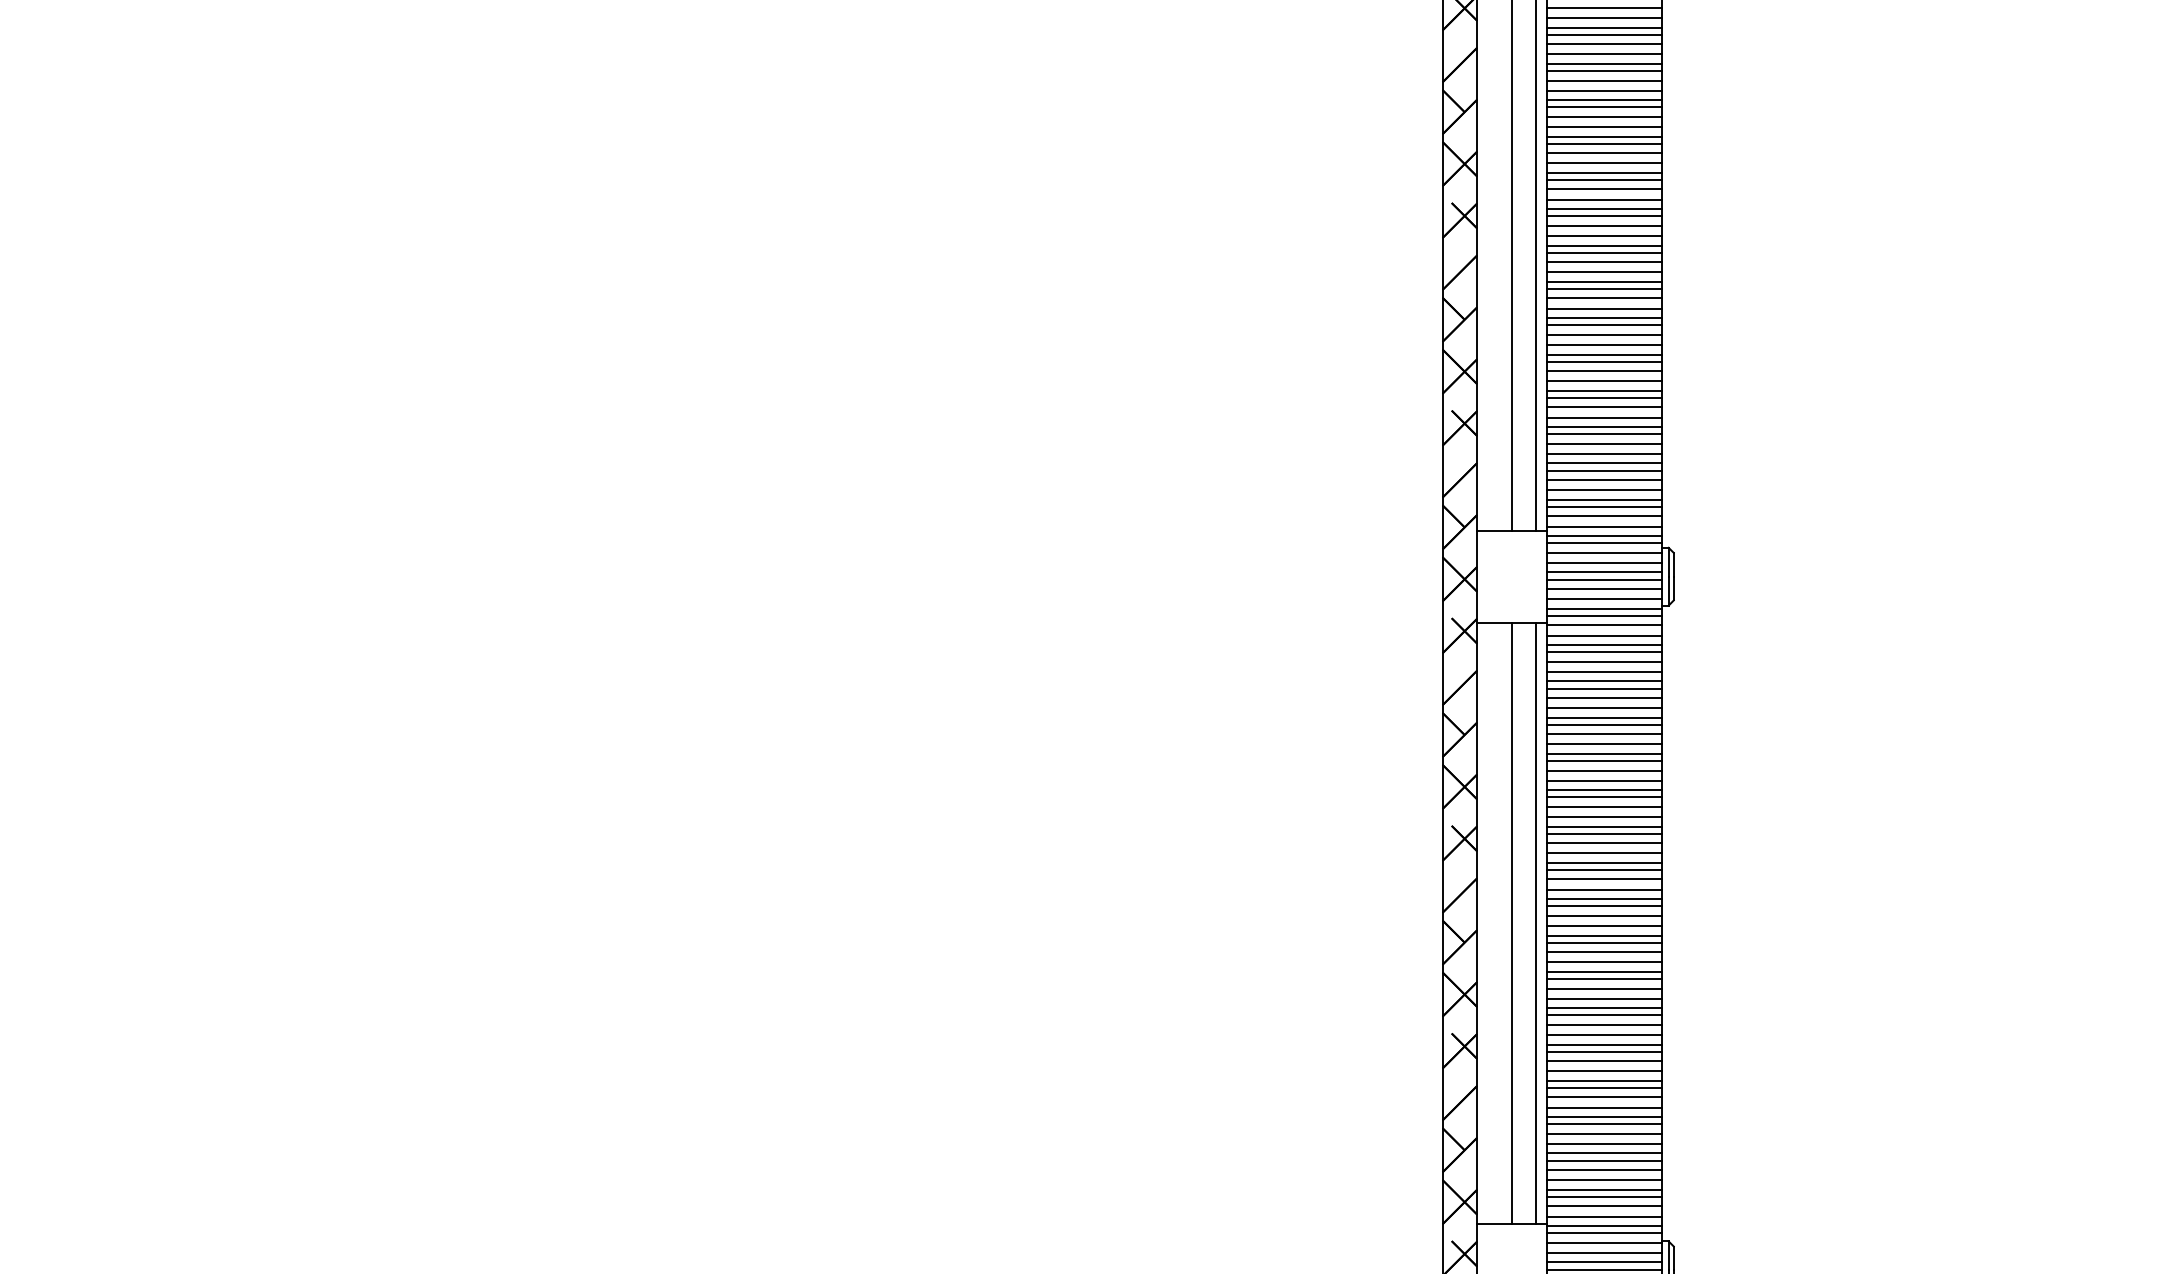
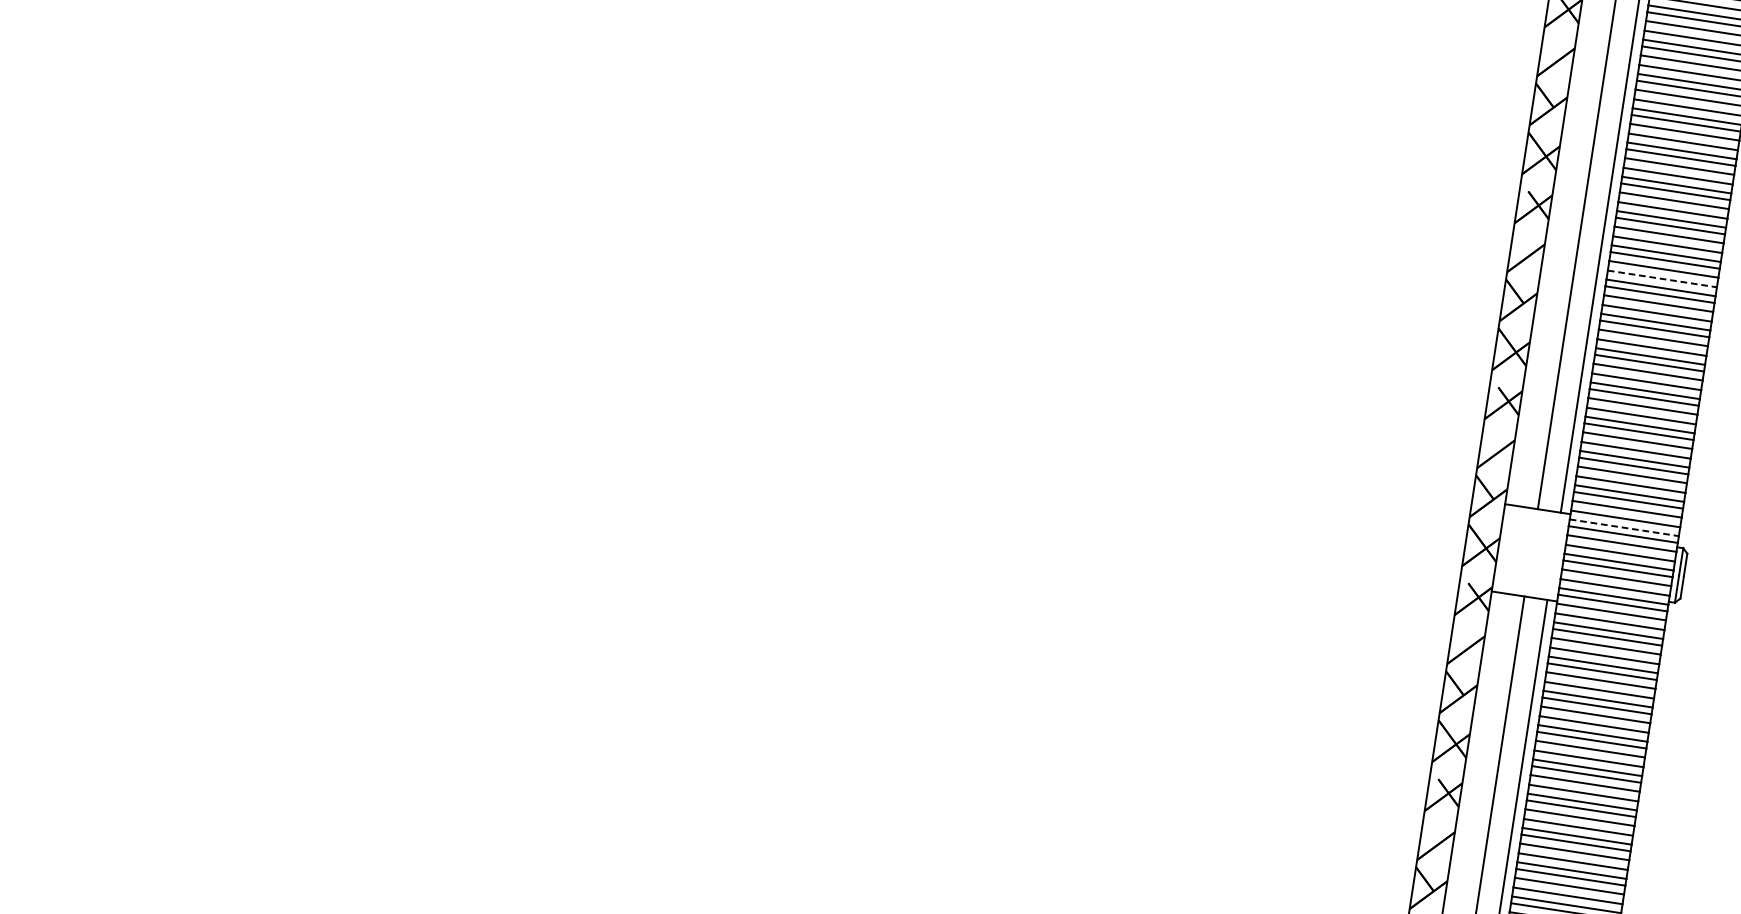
line: (1604, 272) -> (1662, 279), solid -> dashed
line: (1604, 536) -> (1624, 528), solid -> dashed

